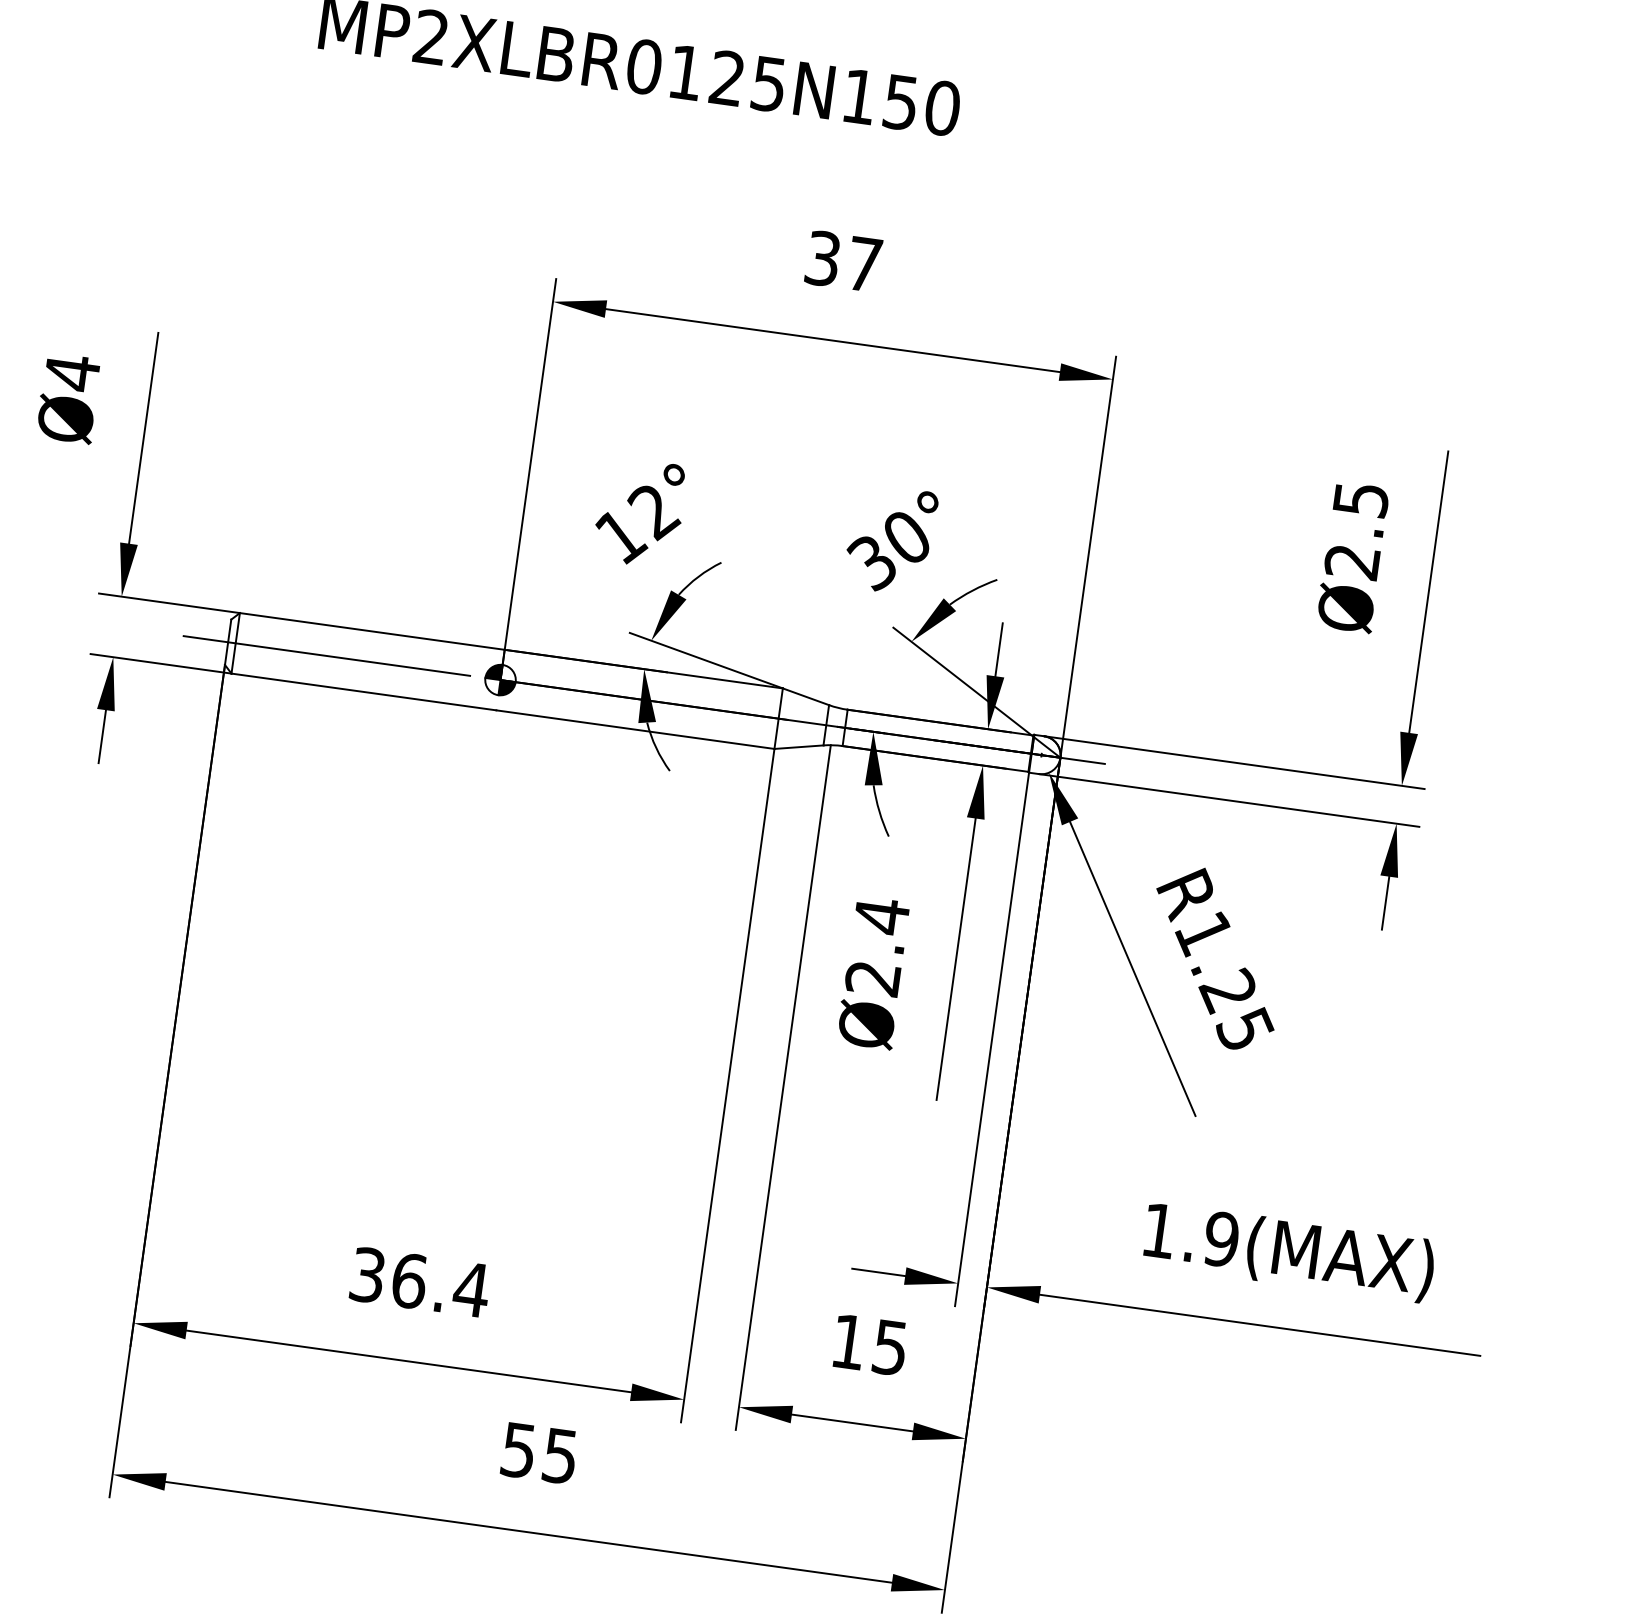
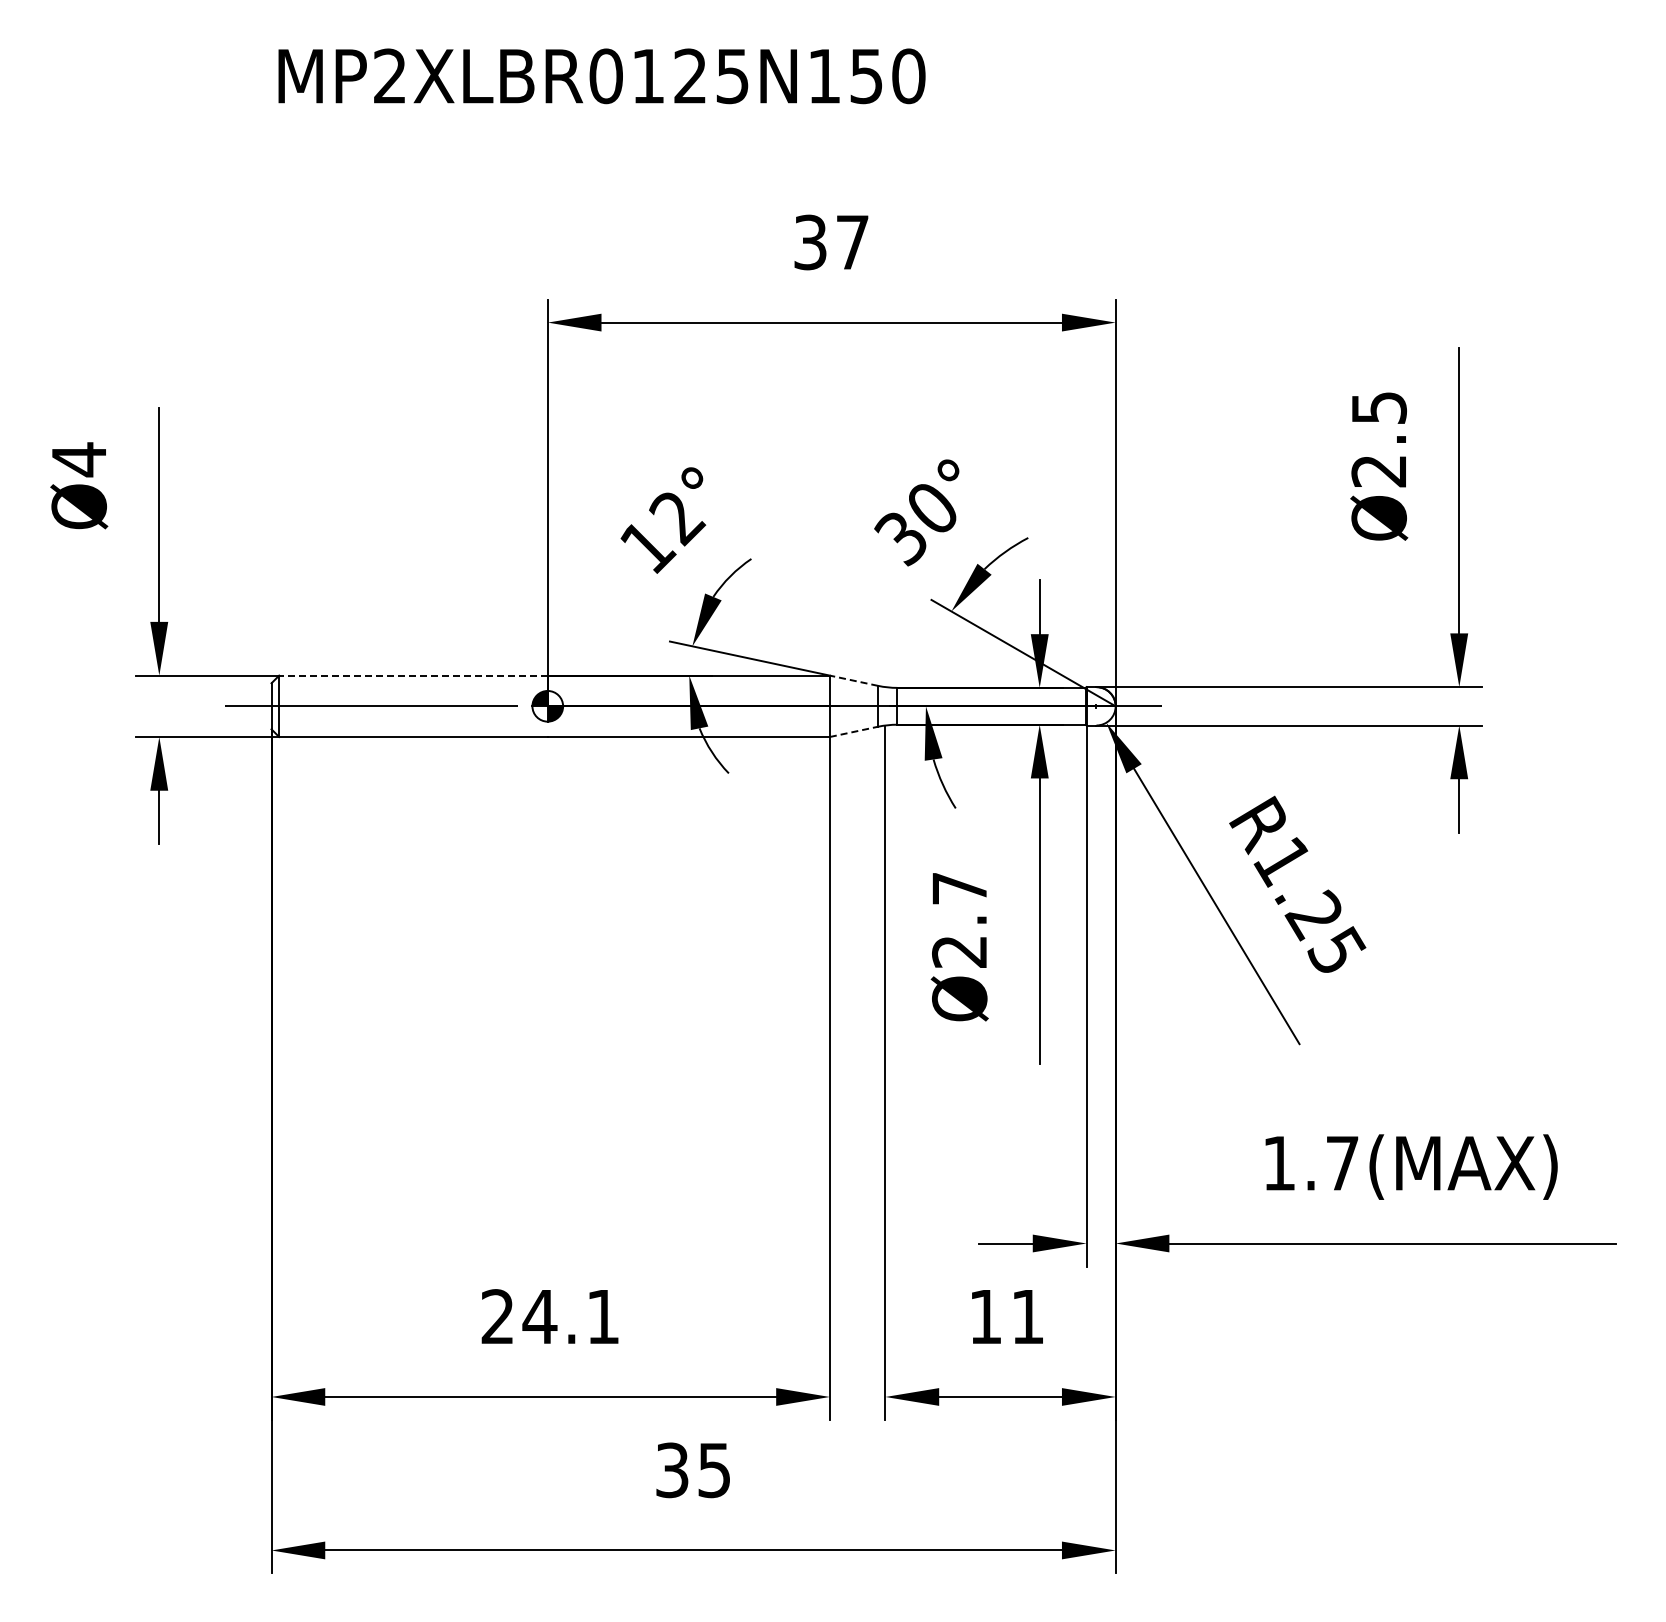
line: (371, 631) -> (412, 675), solid -> dashed
line: (806, 696) -> (854, 680), solid -> dashed
line: (799, 746) -> (854, 731), solid -> dashed
text: (881, 916) -> (959, 888), Ø2.4 -> Ø2.7
text: (1221, 1239) -> (1342, 1163), 1.9(MAX) -> 1.7(MAX)
text: (419, 1282) -> (550, 1316), 36.4 -> 24.1
text: (889, 1348) -> (1027, 1317), 15 -> 11
text: (519, 1449) -> (672, 1469), 55 -> 35

